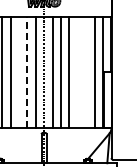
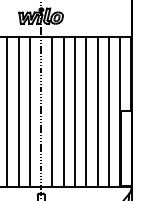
line: (18, 72) -> (6, 112), added
line: (27, 72) -> (18, 112), dashed -> solid
line: (77, 72) -> (85, 112), added
line: (86, 72) -> (98, 112), added

